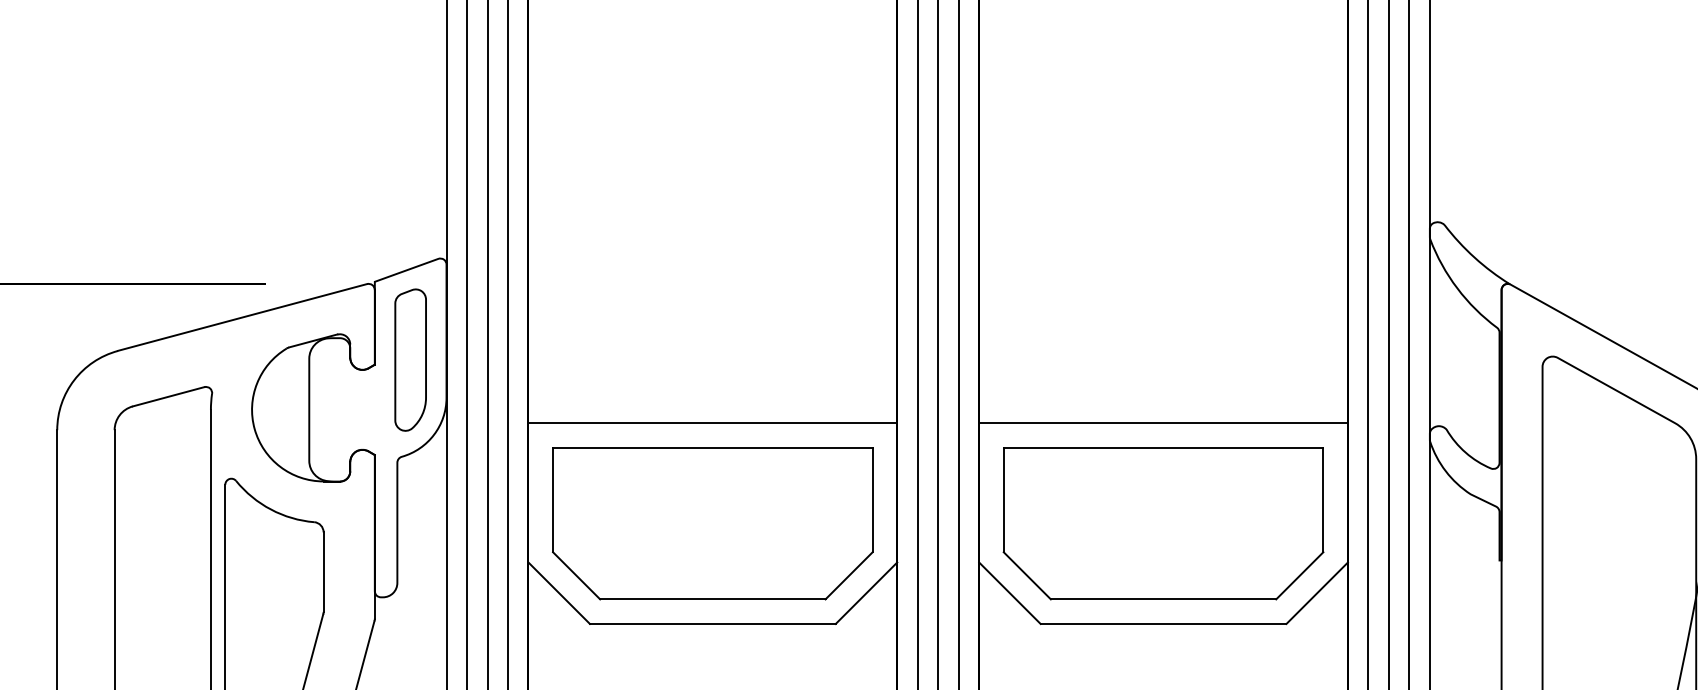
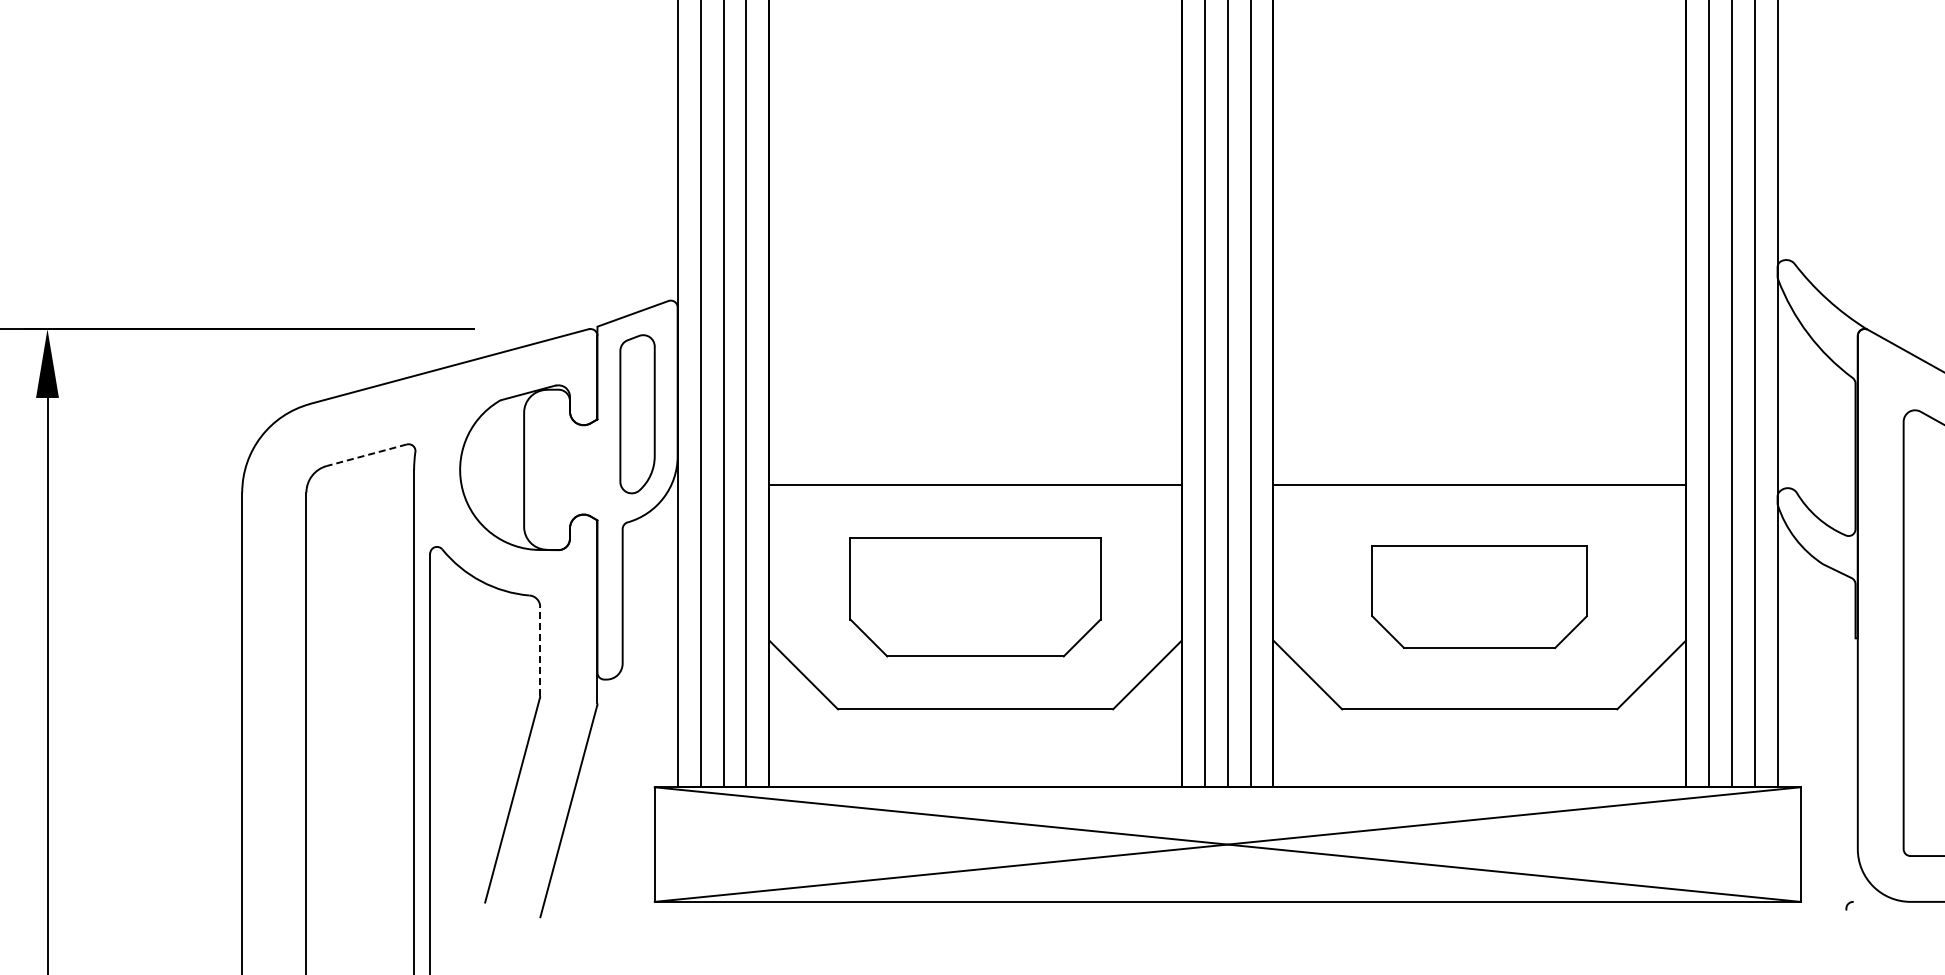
line: (168, 396) -> (366, 455), solid -> dashed
part: (712, 523) -> (975, 596), size x0.7
part: (1163, 523) -> (1479, 596), size x0.6
line: (323, 571) -> (540, 650), solid -> dashed

